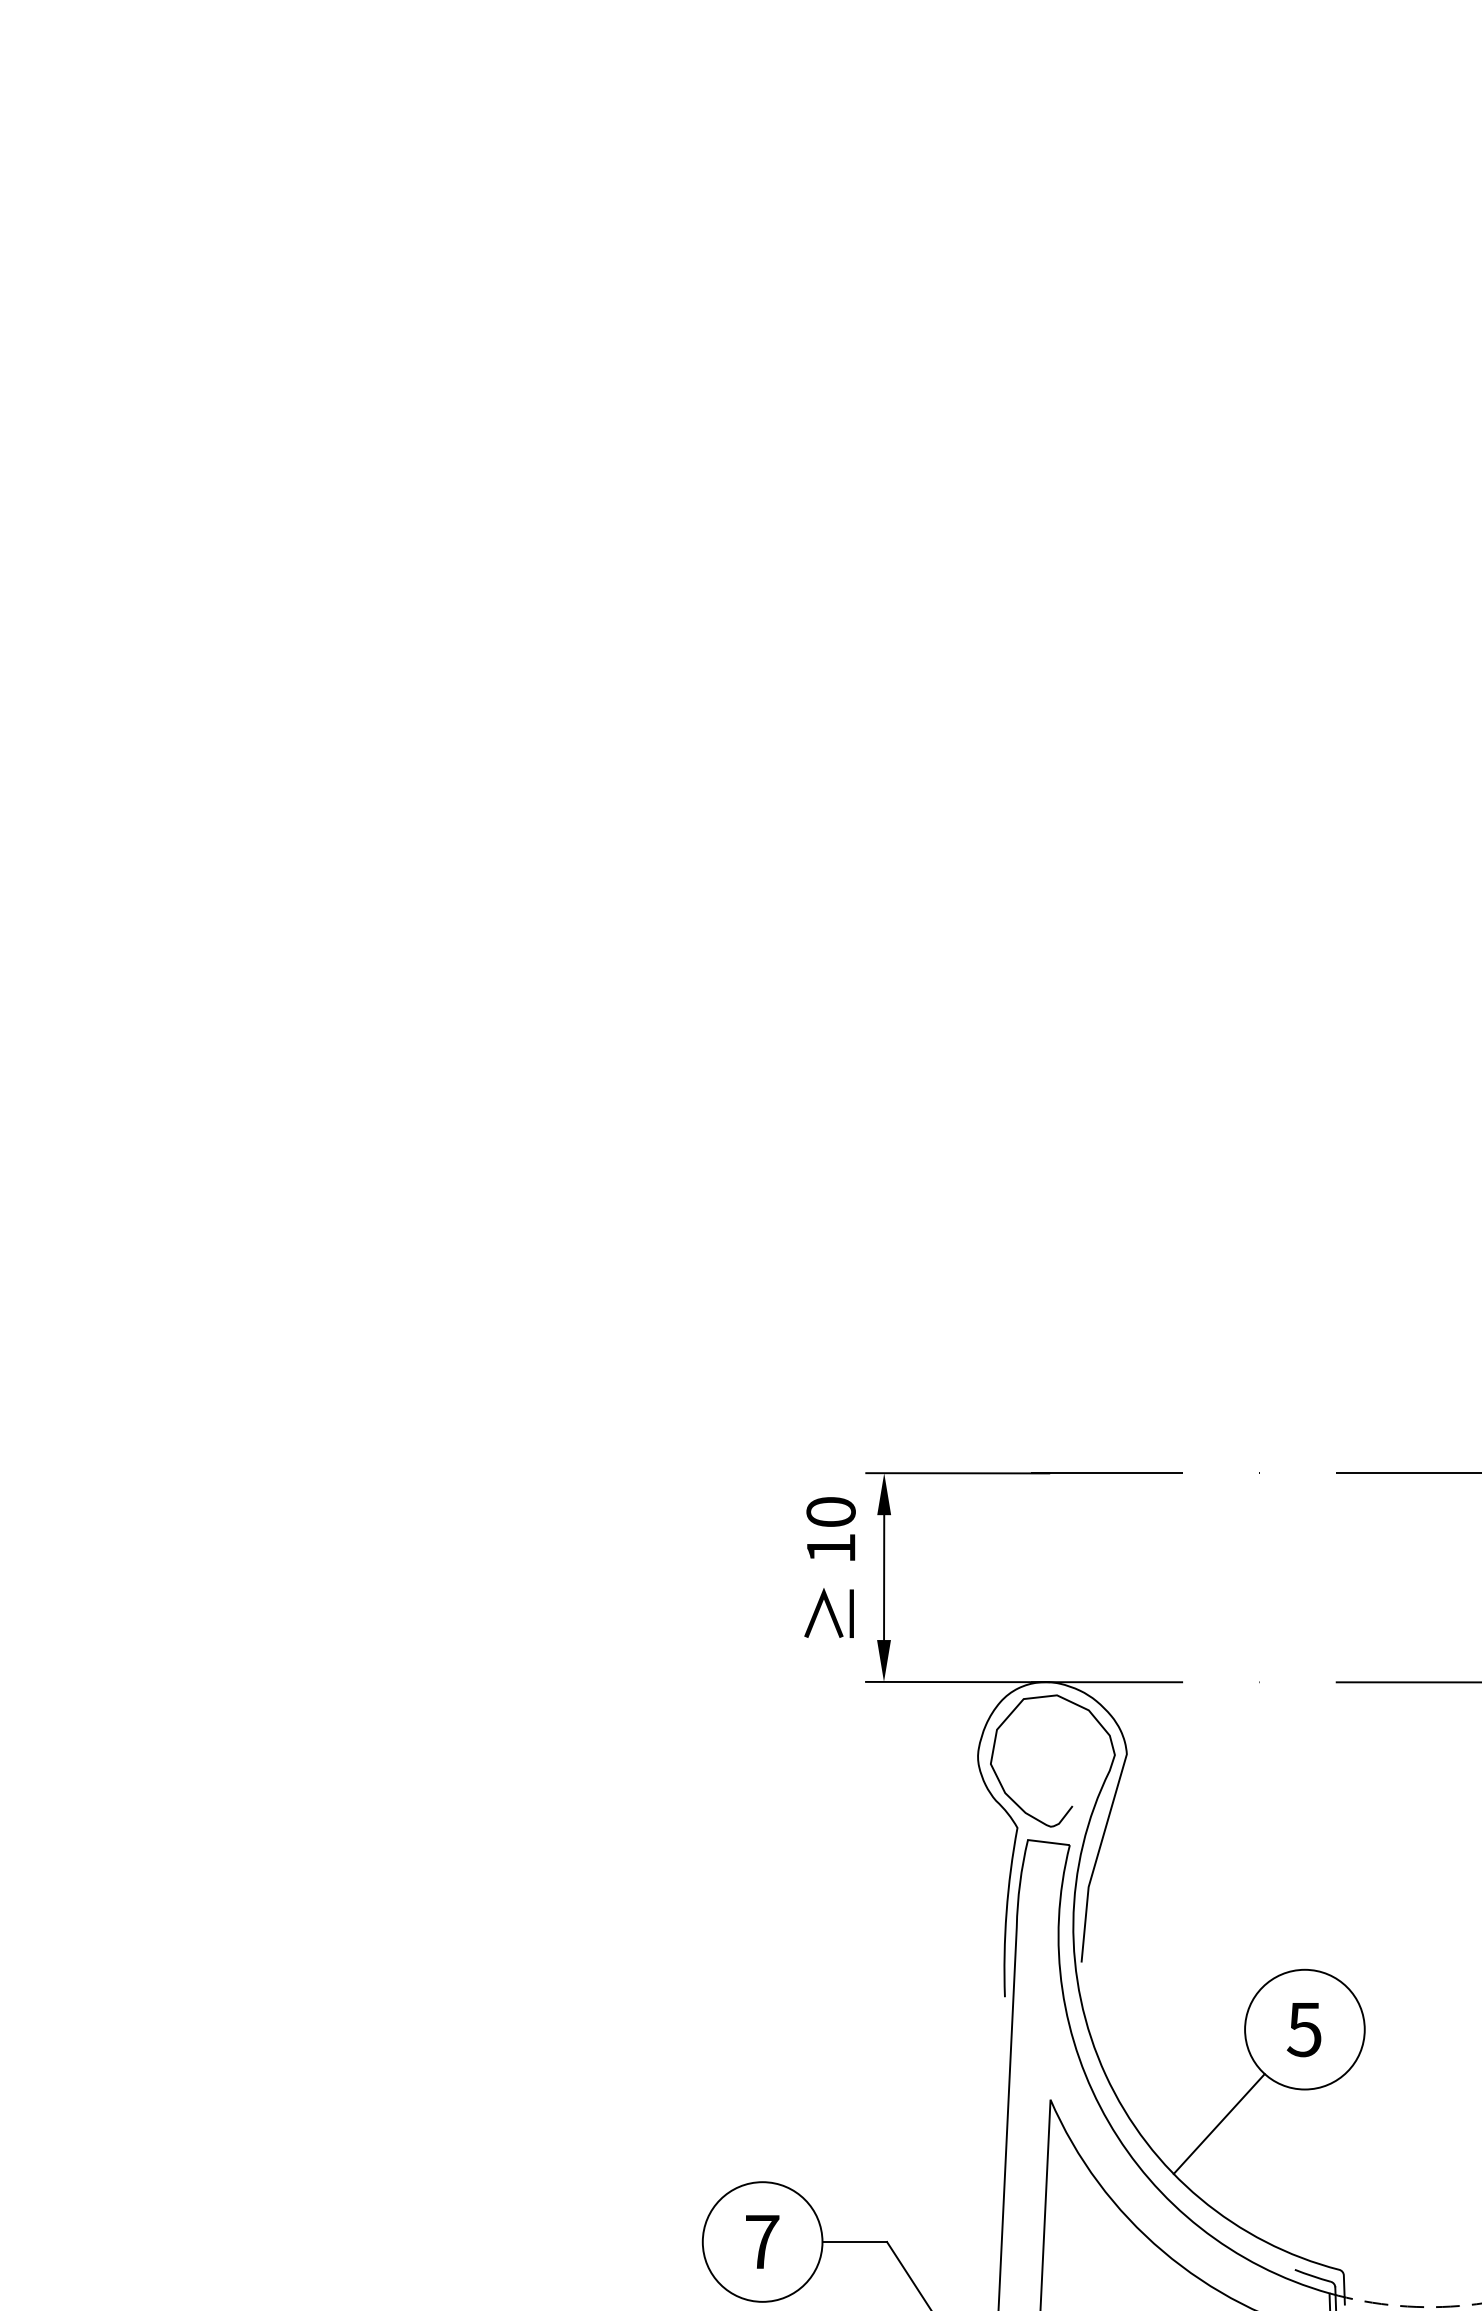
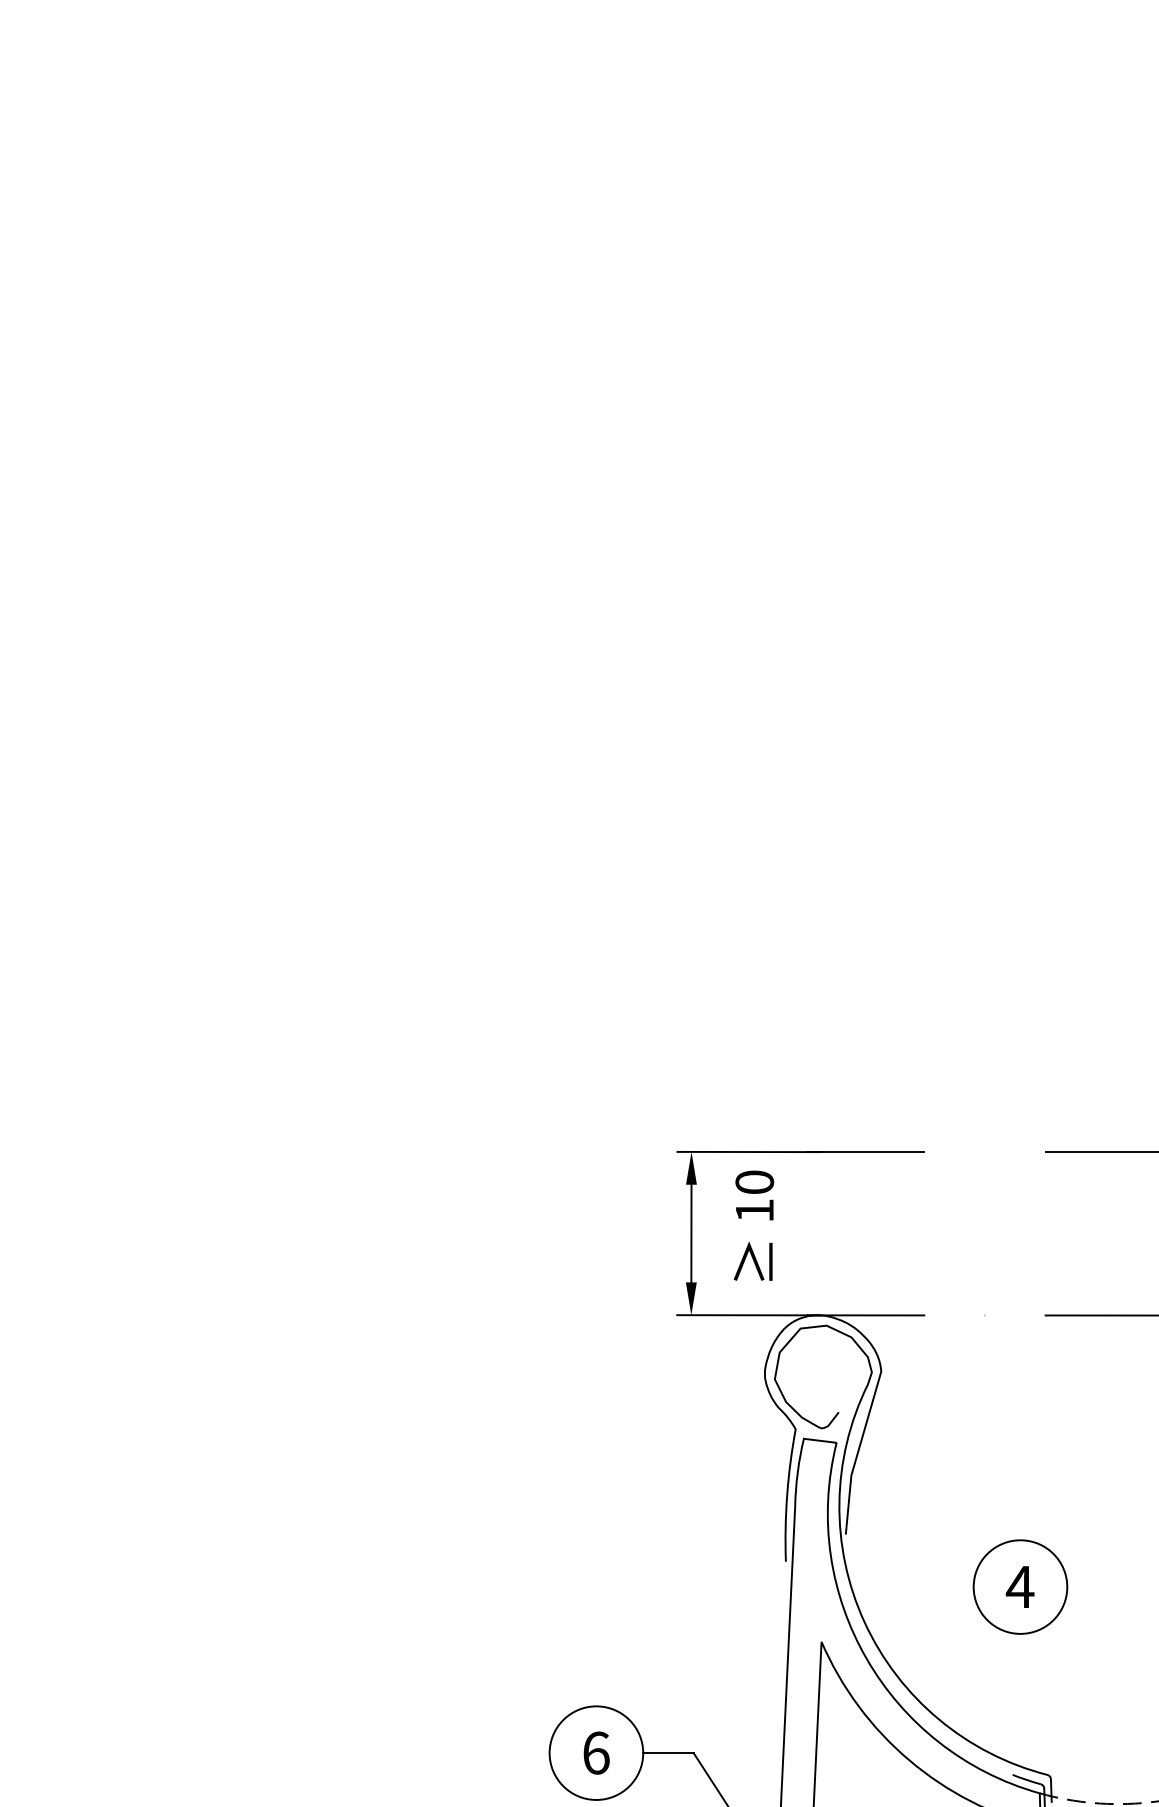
text: (829, 1567) -> (753, 1225), moved
text: (1304, 2030) -> (1020, 1587), 5 -> 4
line: (1218, 2124) -> (952, 1661), removed
text: (762, 2241) -> (596, 1752), 7 -> 6

